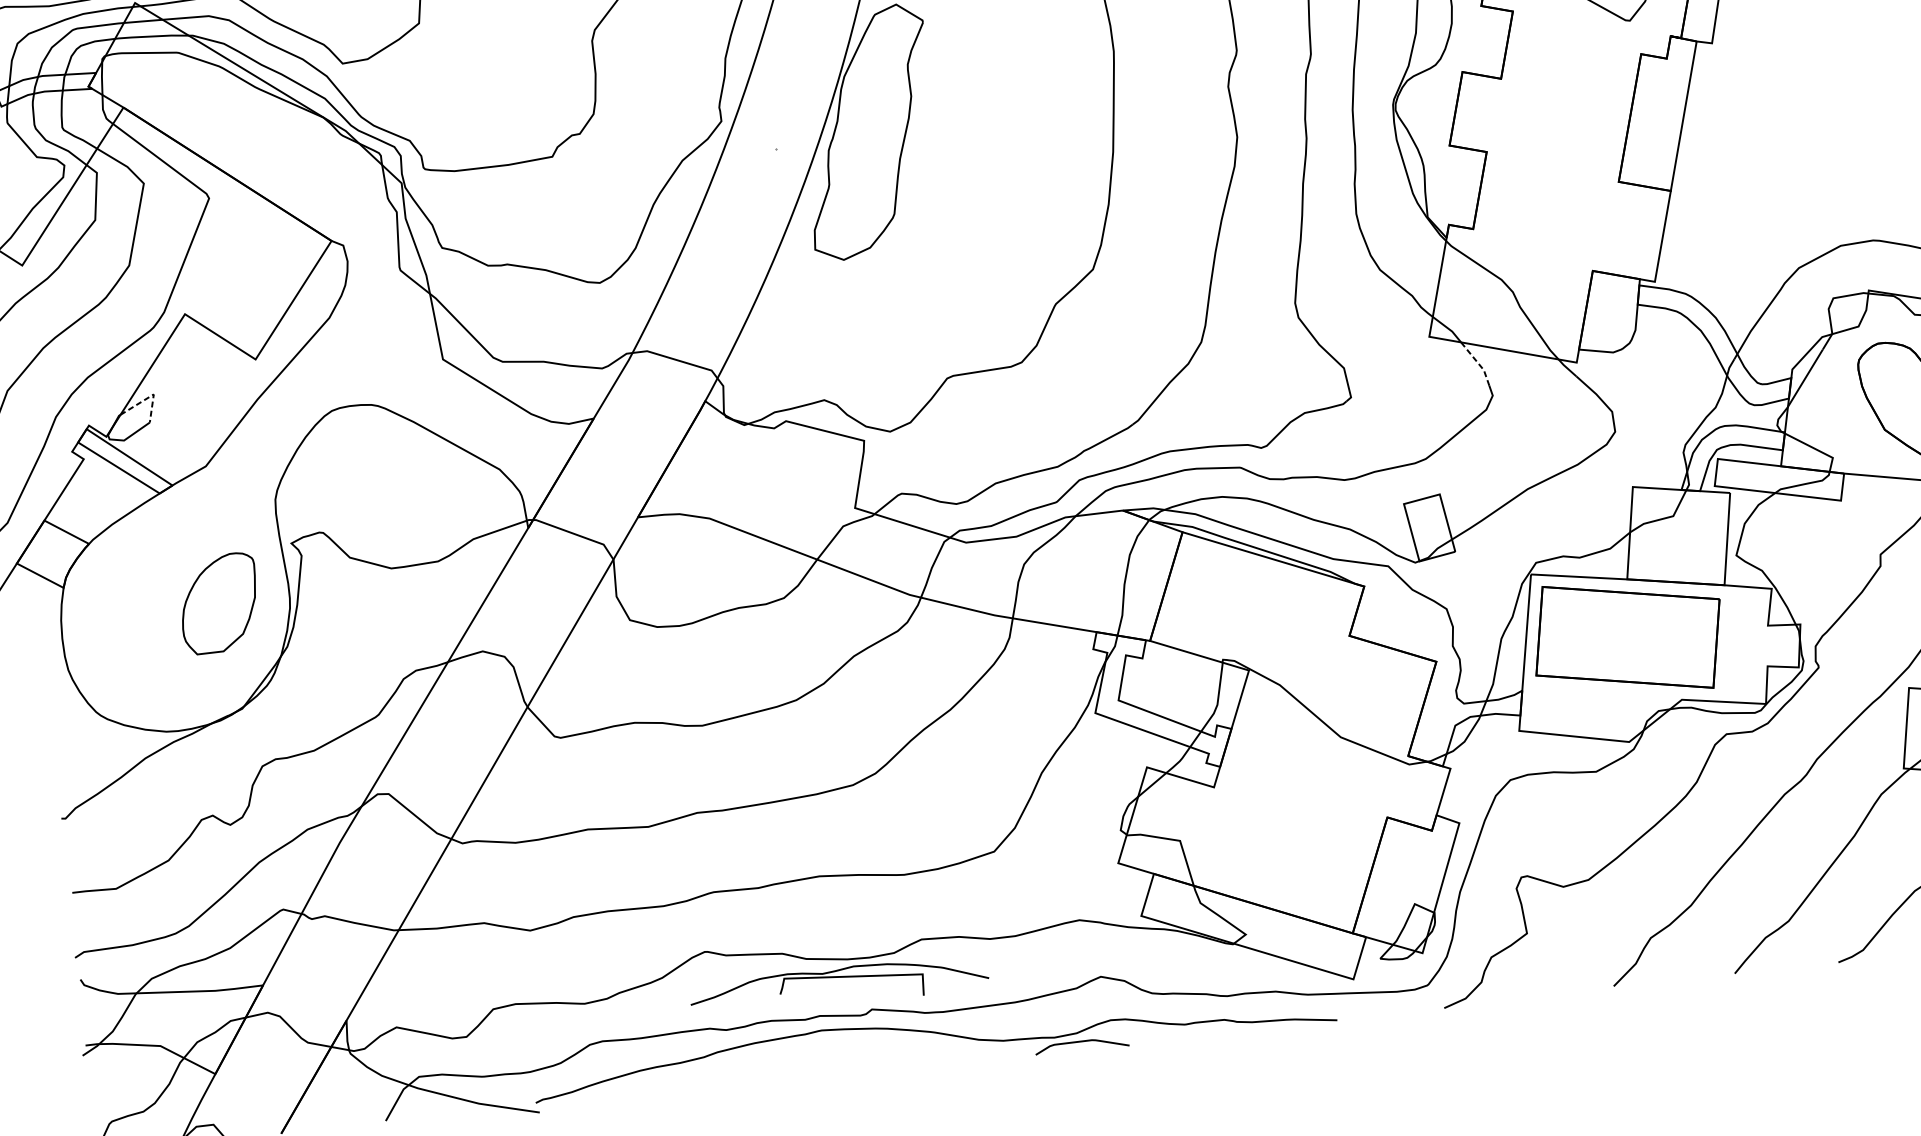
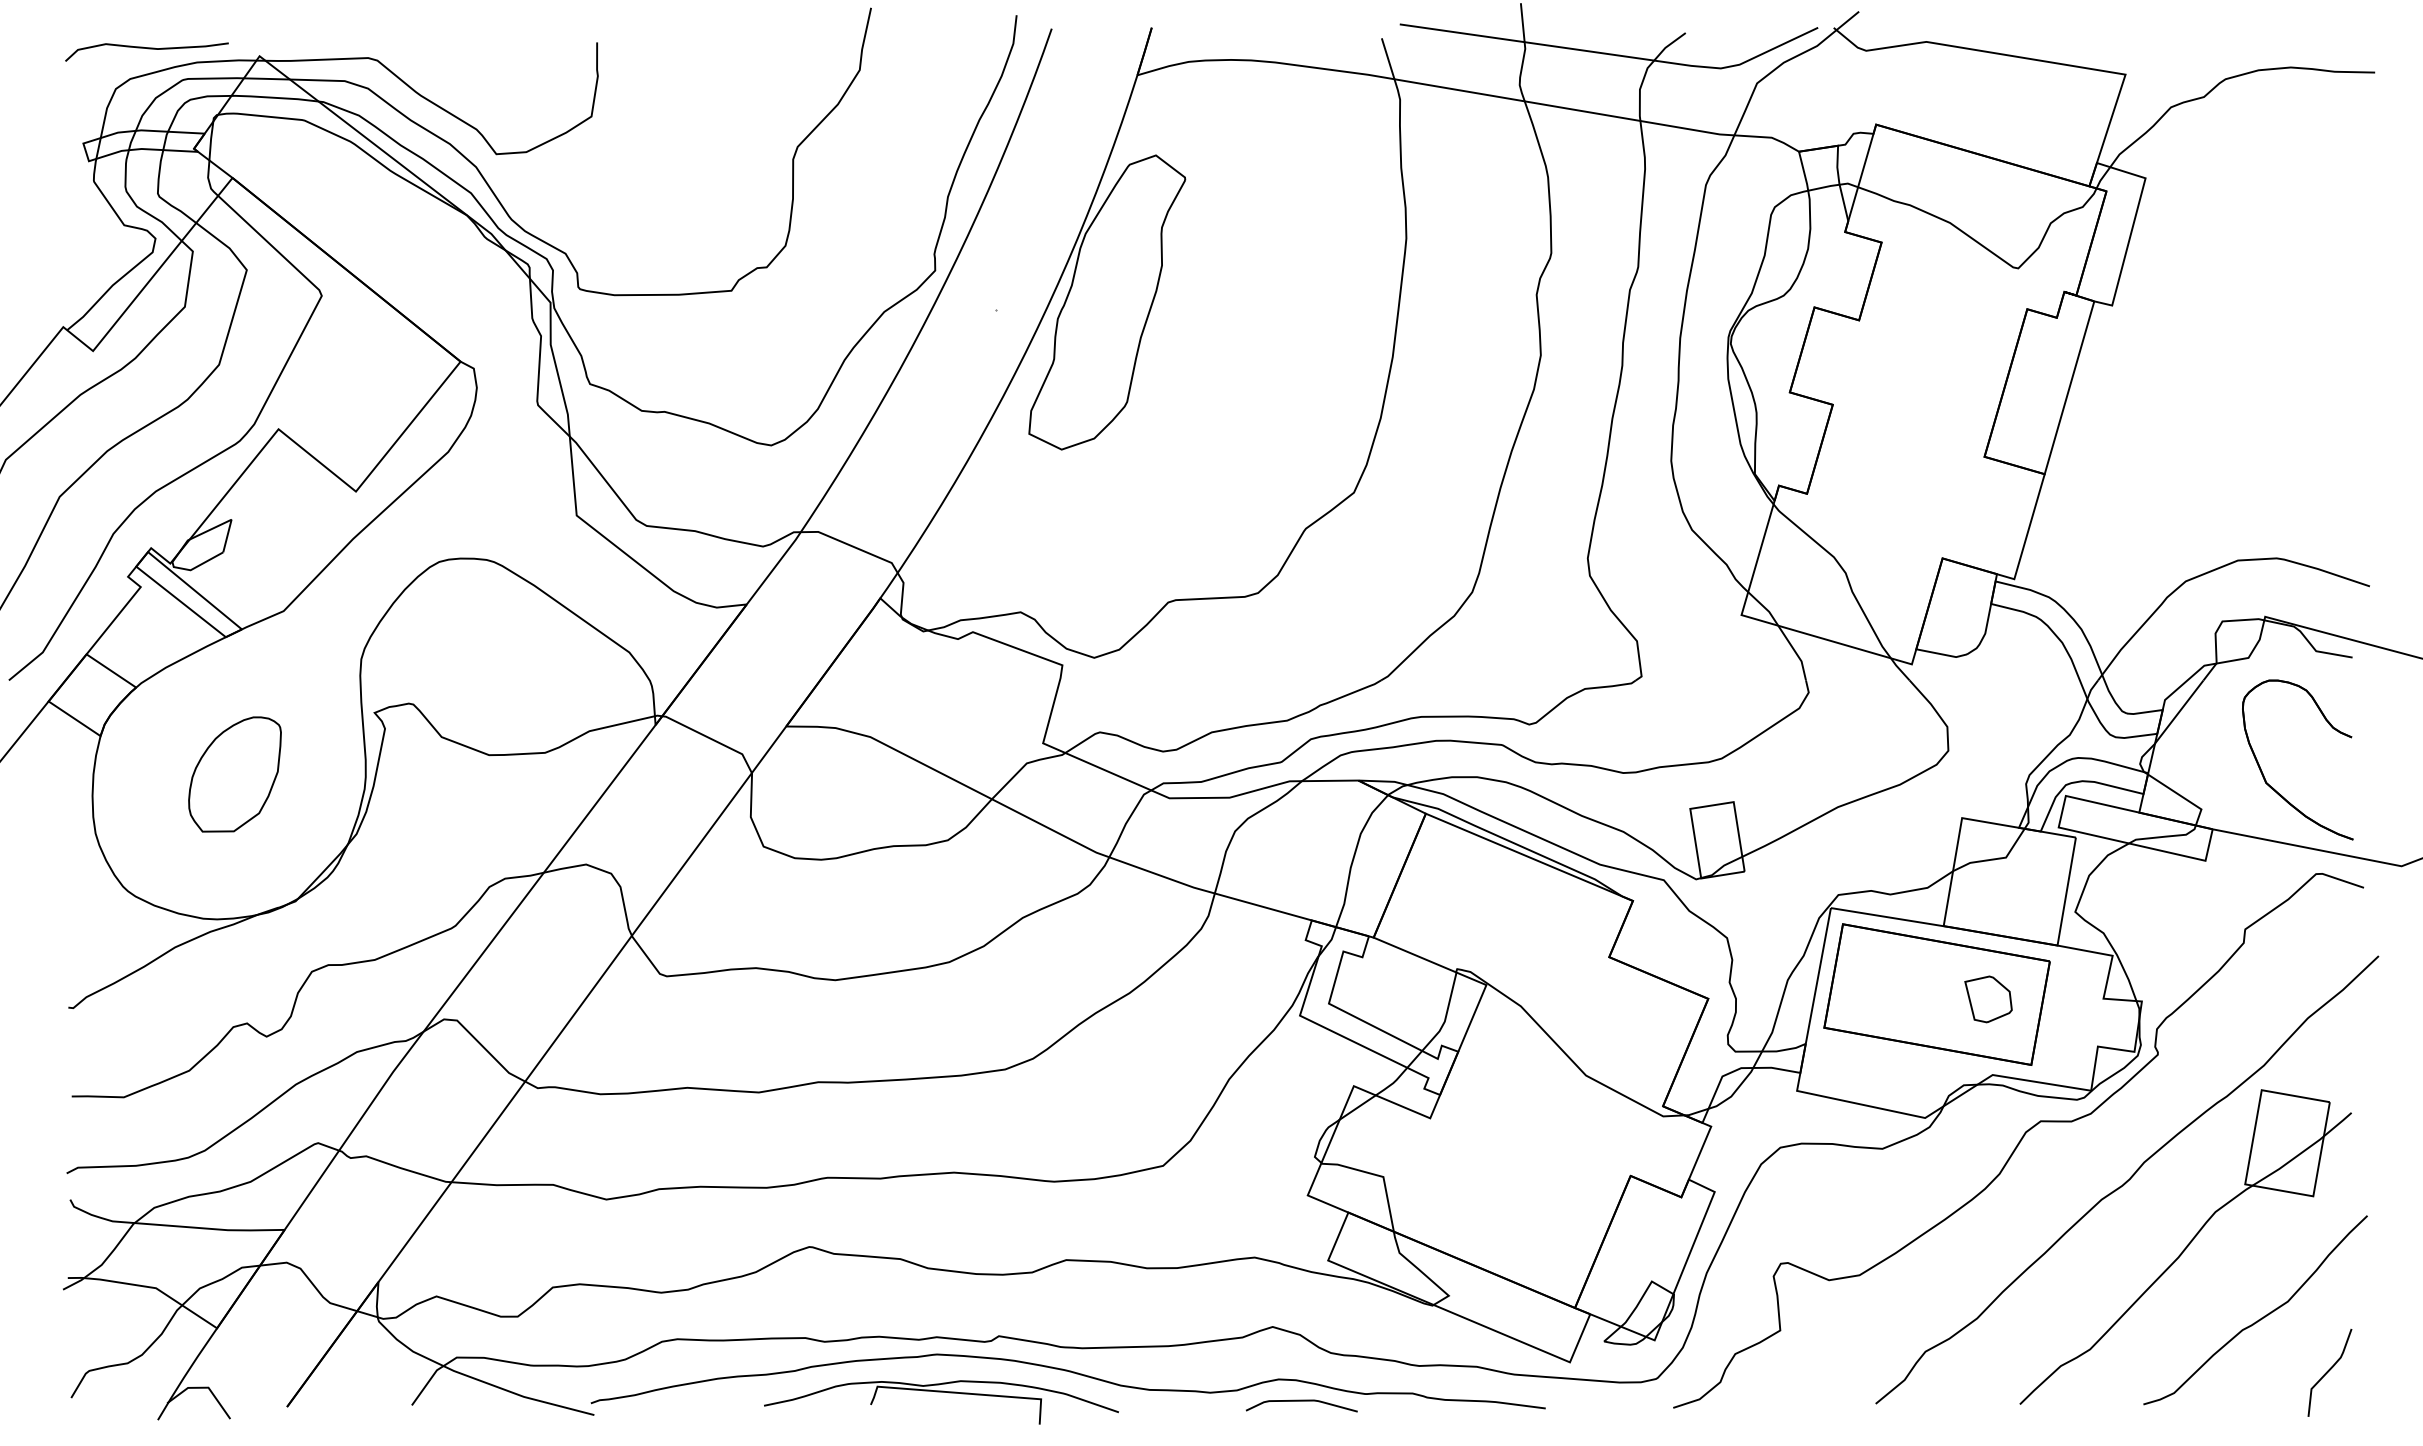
line: (1478, 363) -> (1795, 652), dashed -> solid
line: (149, 397) -> (226, 522), dashed -> solid
part: (218, 603) -> (234, 774), moved
part: (1671, 636) -> (1988, 999), added
part: (838, 977) -> (941, 1392), moved
curve: (1081, 1042) -> (1301, 1401), moved

